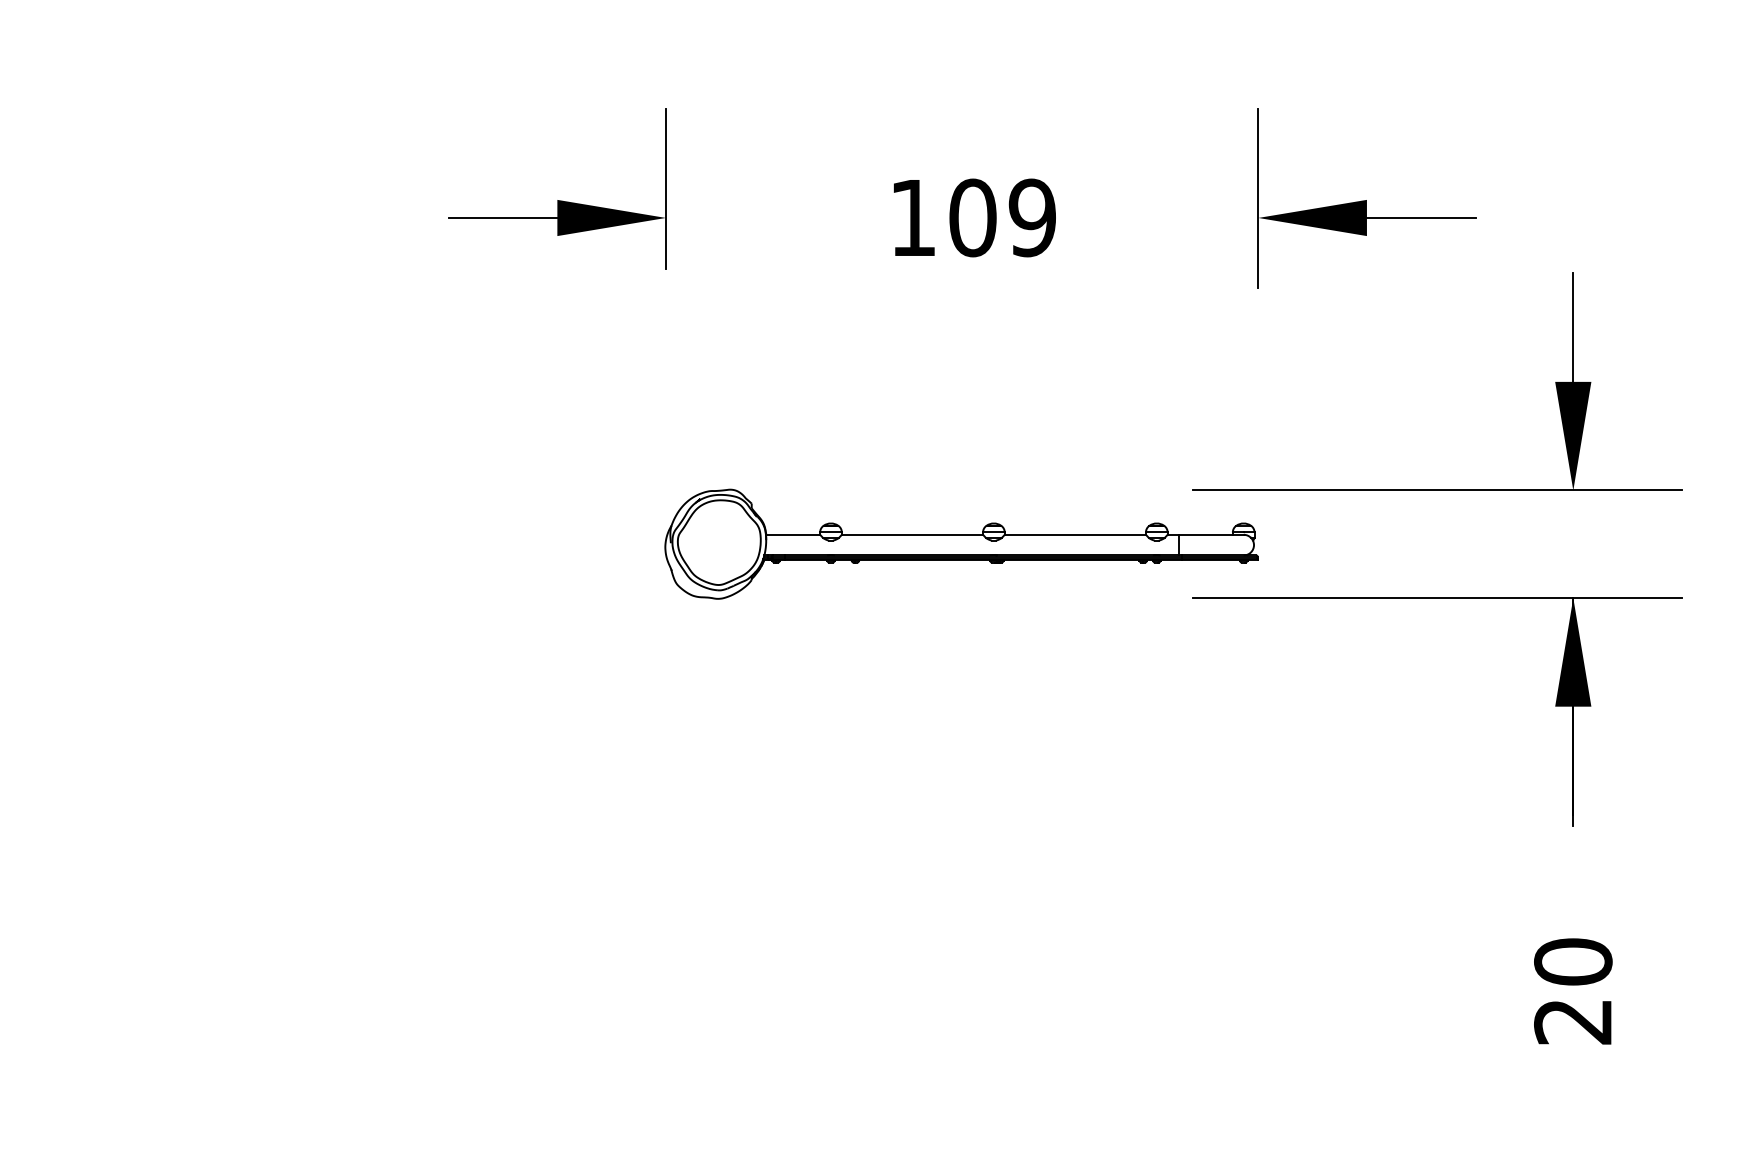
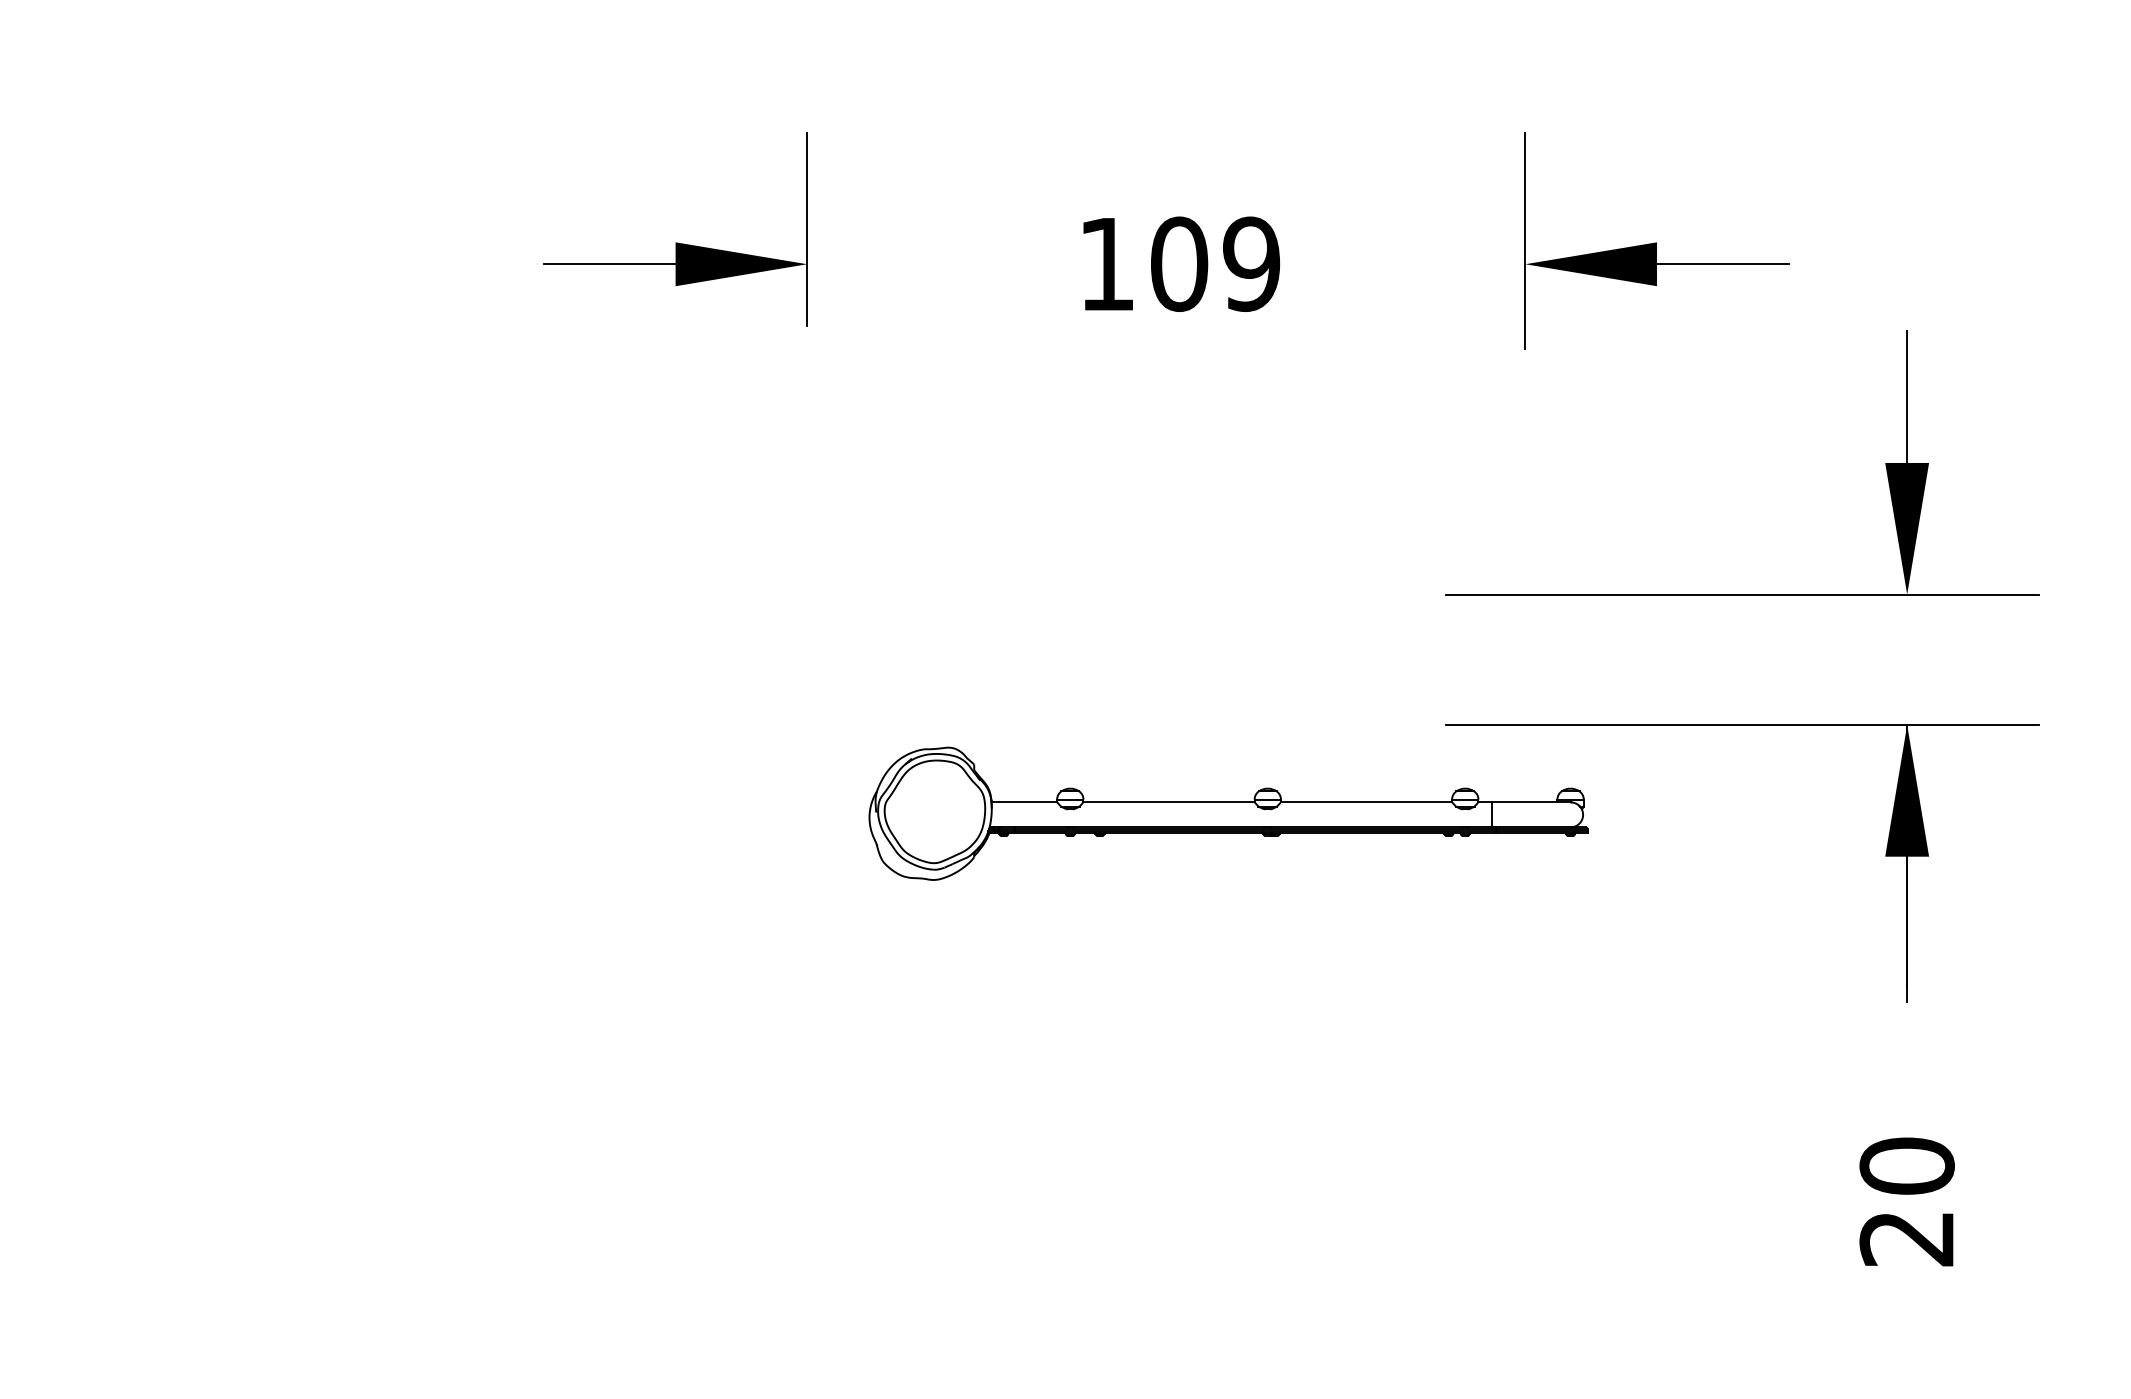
part: (961, 544) -> (1228, 813), moved

